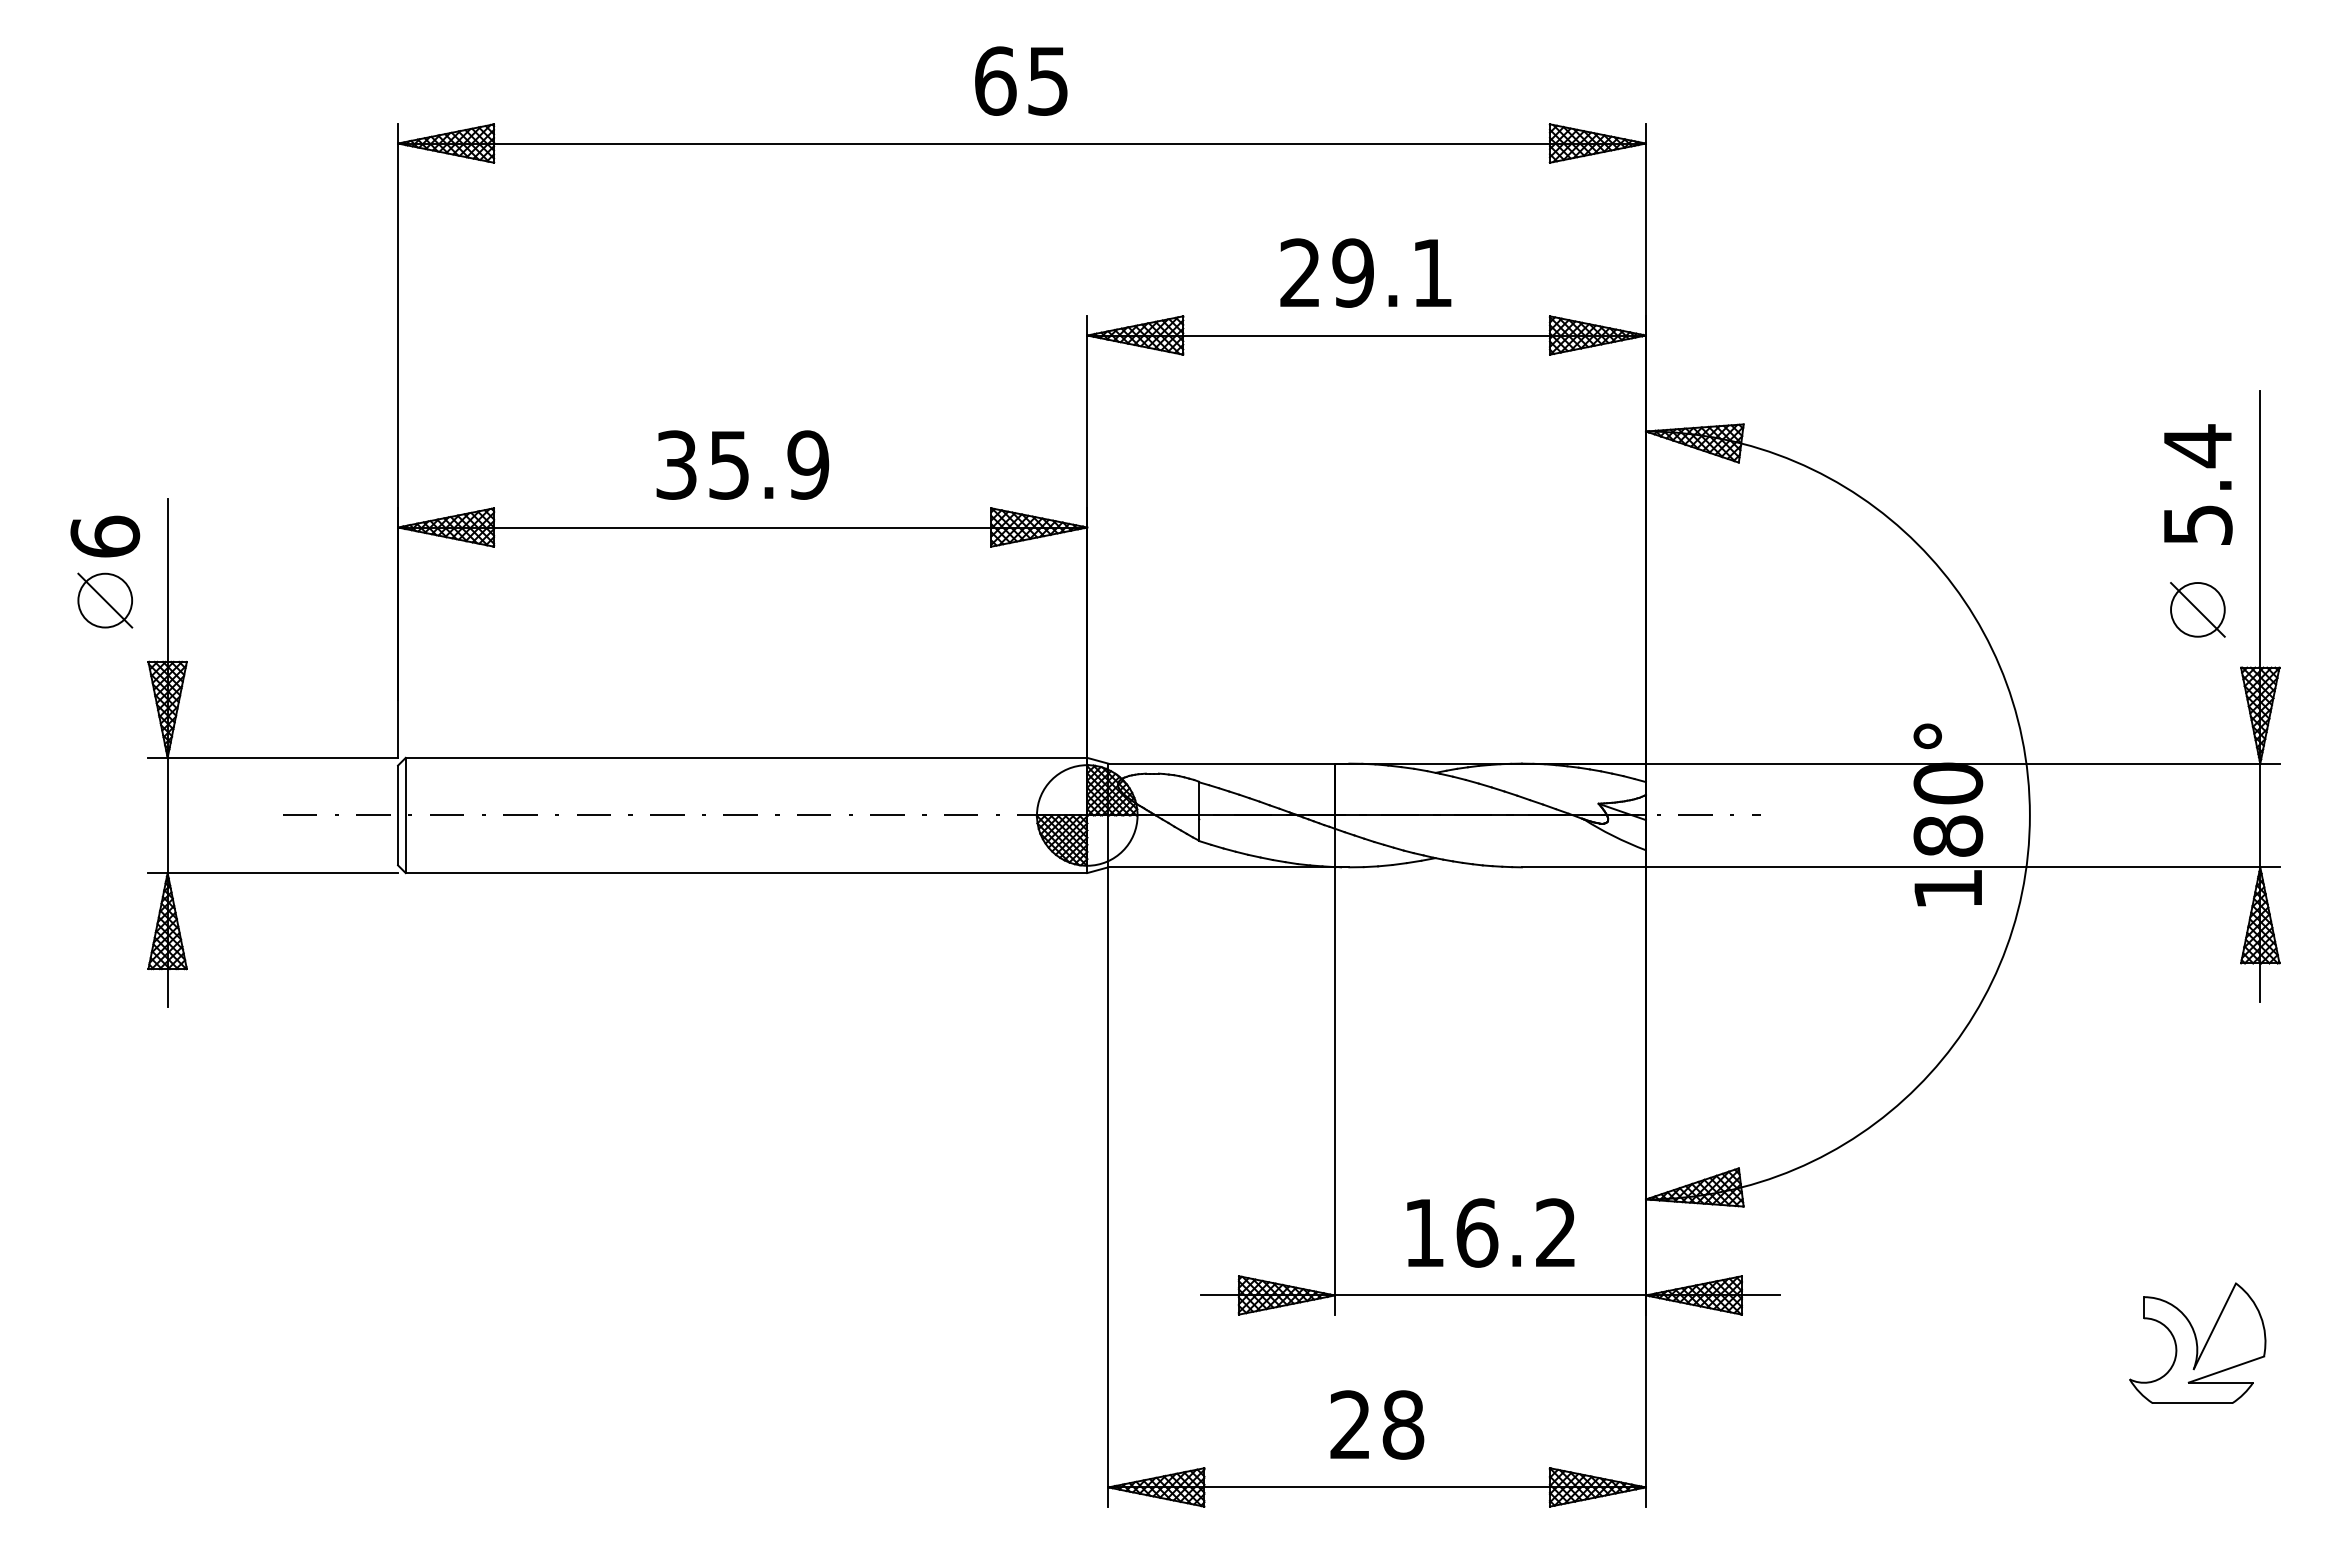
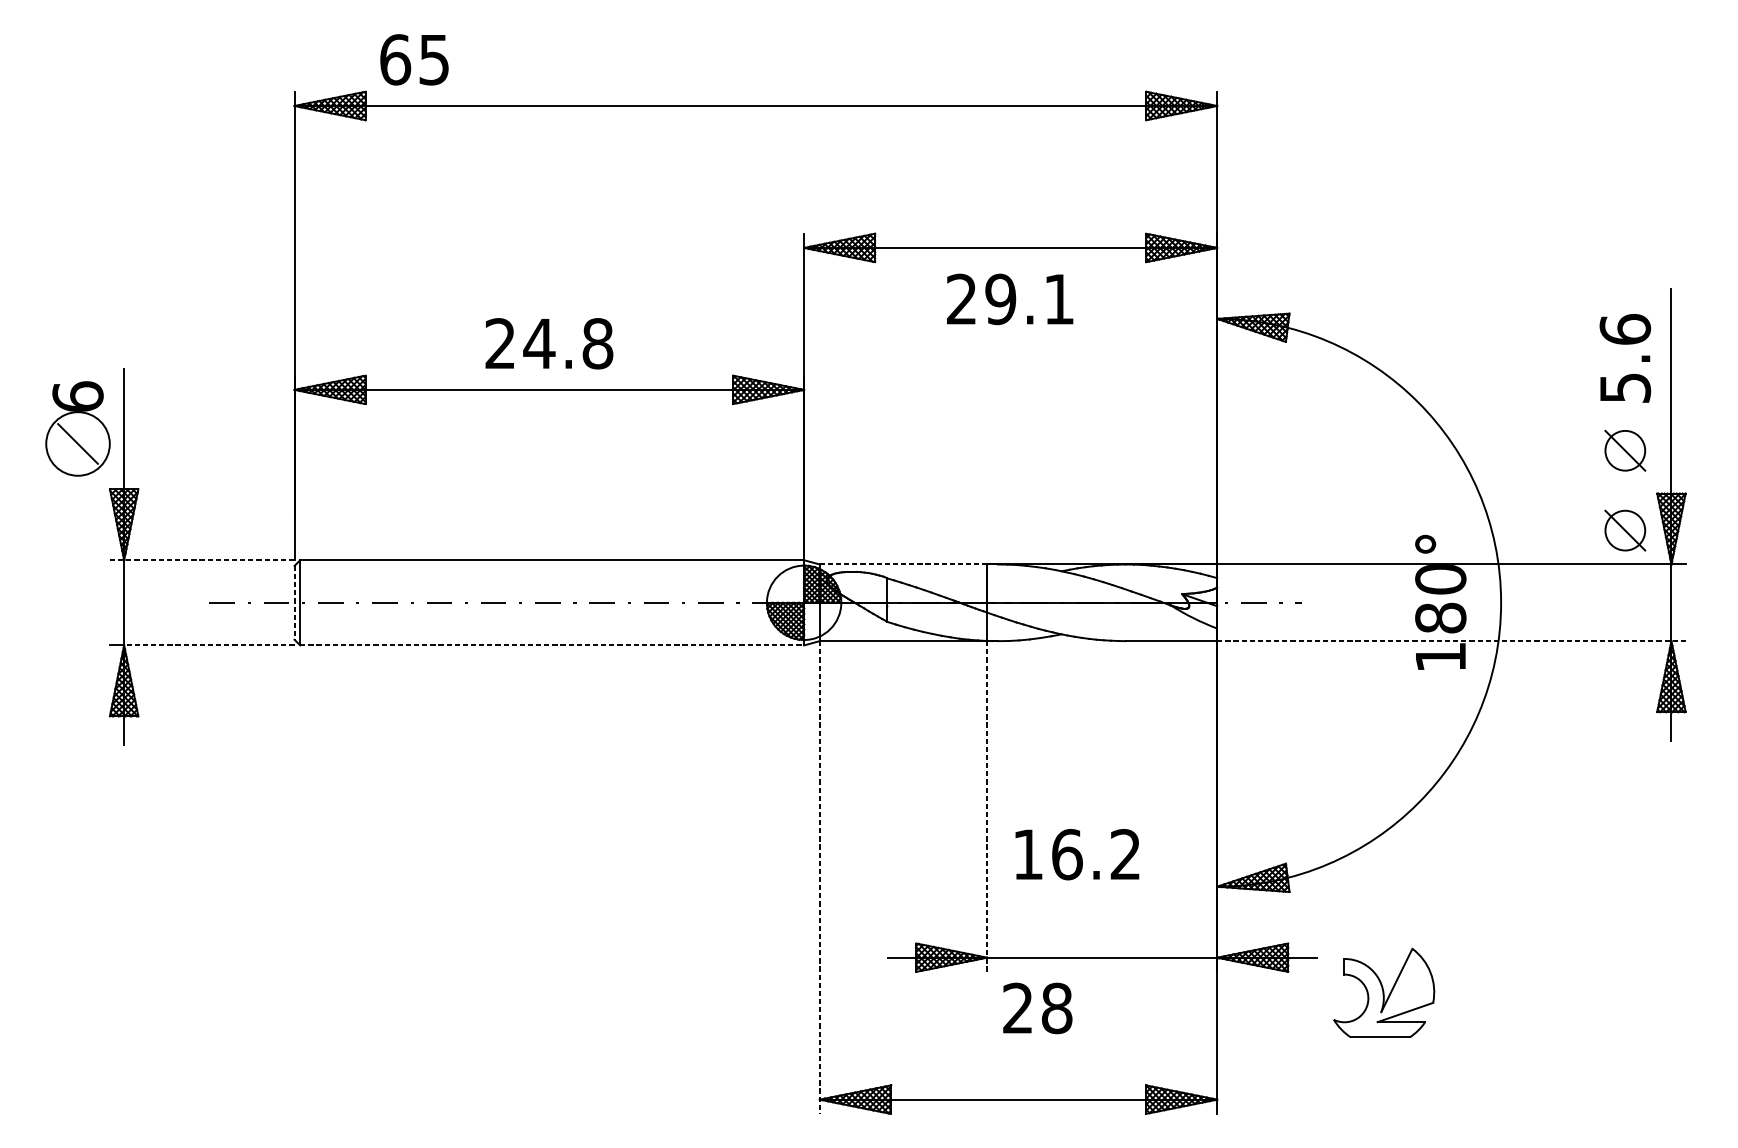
text: (1021, 80) -> (414, 59), moved
text: (1365, 272) -> (1009, 298), moved
text: (2197, 446) -> (1625, 329), 5.4 -> 5.6
text: (742, 464) -> (549, 343), 35.9 -> 24.8
circle: (105, 600) -> (78, 443), size x1.6
part: (2197, 717) -> (1625, 530), added
line: (273, 757) -> (202, 559), solid -> dashed
line: (1222, 763) -> (904, 564), solid -> dashed
line: (398, 815) -> (294, 602), solid -> dashed
line: (1962, 867) -> (1451, 641), solid -> dashed
line: (282, 873) -> (209, 645), solid -> dashed
line: (746, 873) -> (552, 645), solid -> dashed
line: (1334, 1090) -> (986, 806), solid -> dashed
line: (1108, 1186) -> (819, 877), solid -> dashed
text: (1490, 1232) -> (1077, 854), moved
part: (2197, 1342) -> (1383, 992), moved
text: (1377, 1424) -> (1037, 1008), moved

